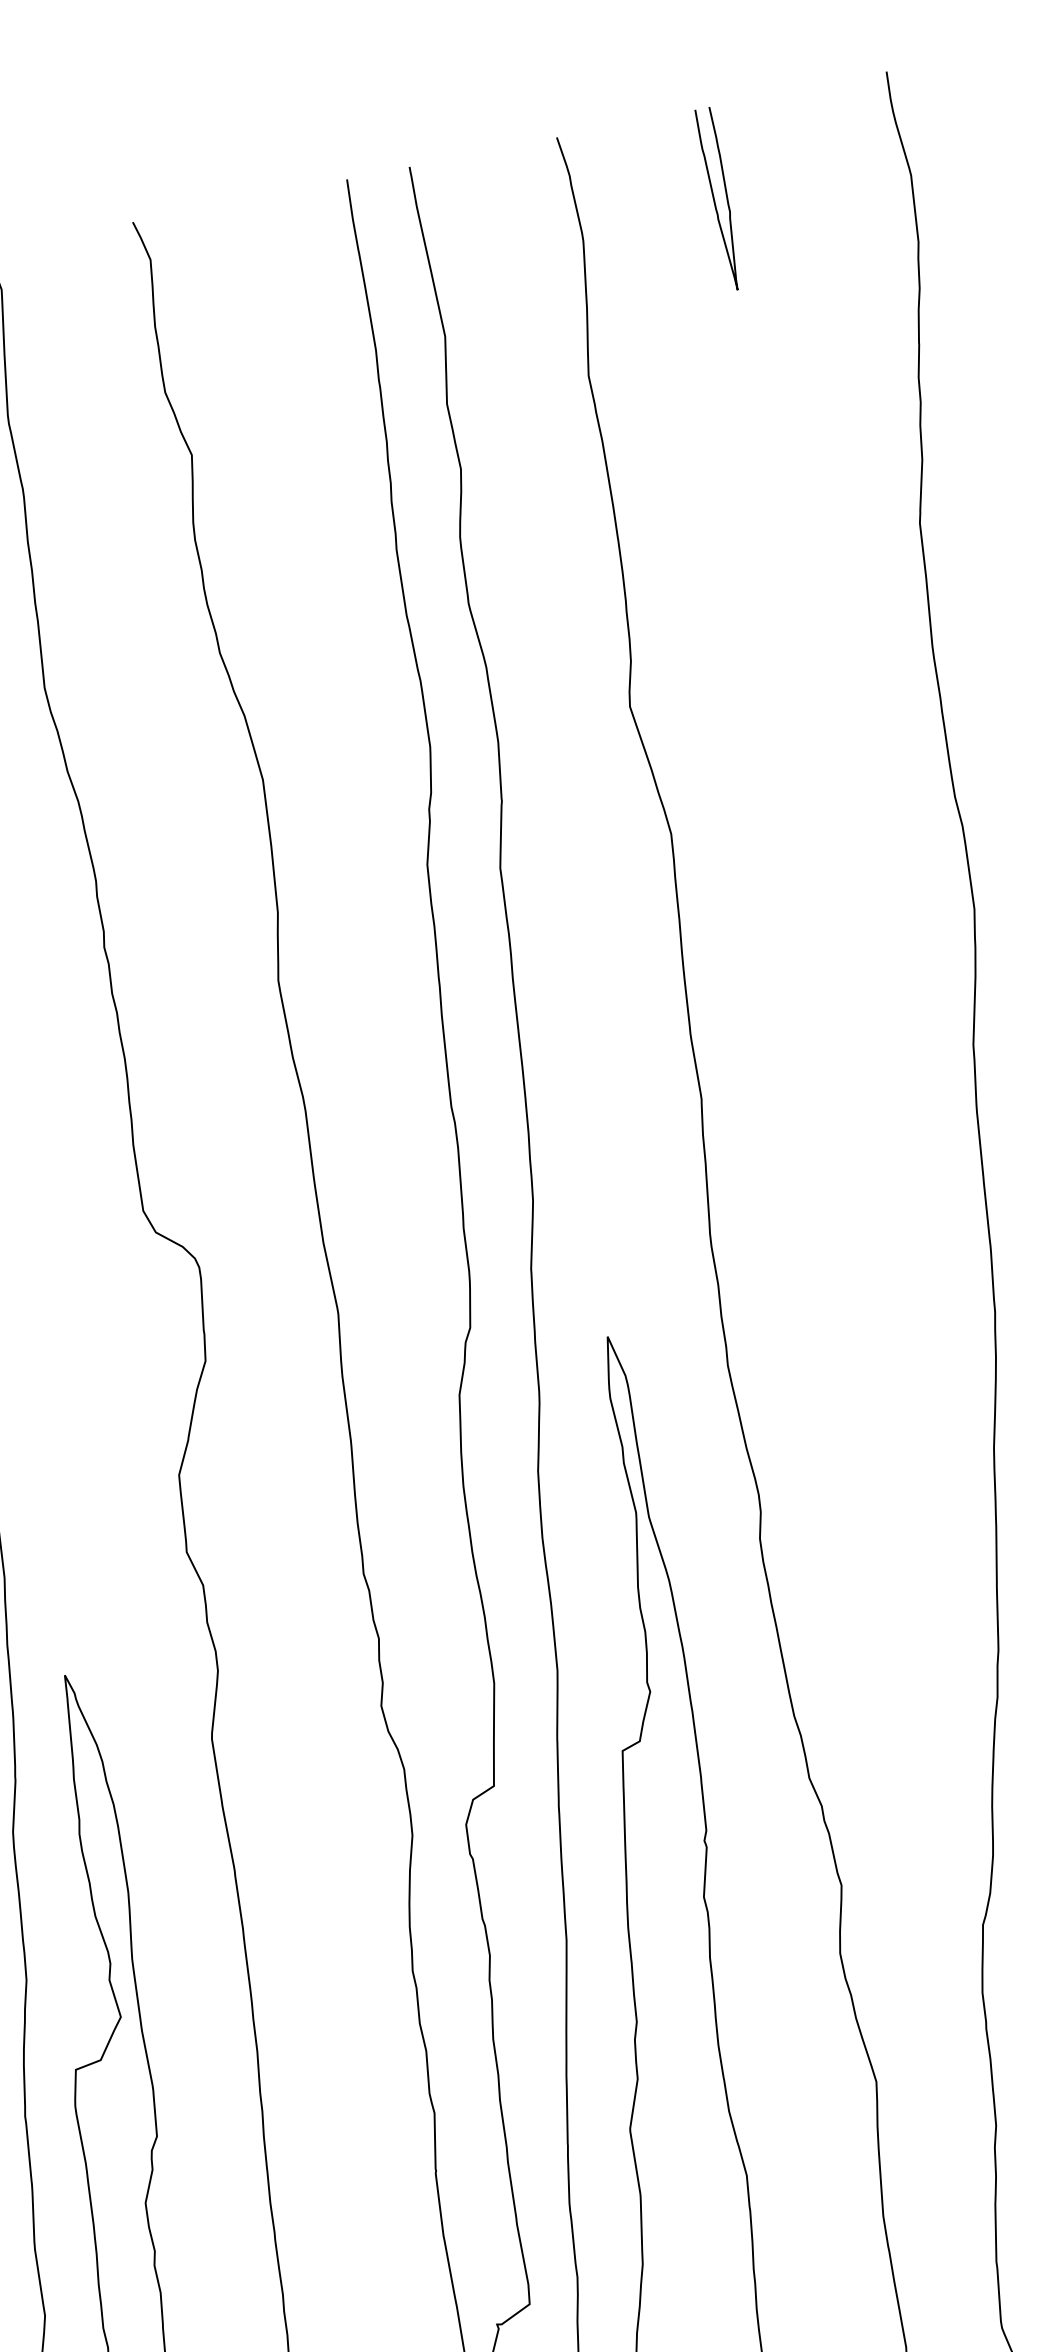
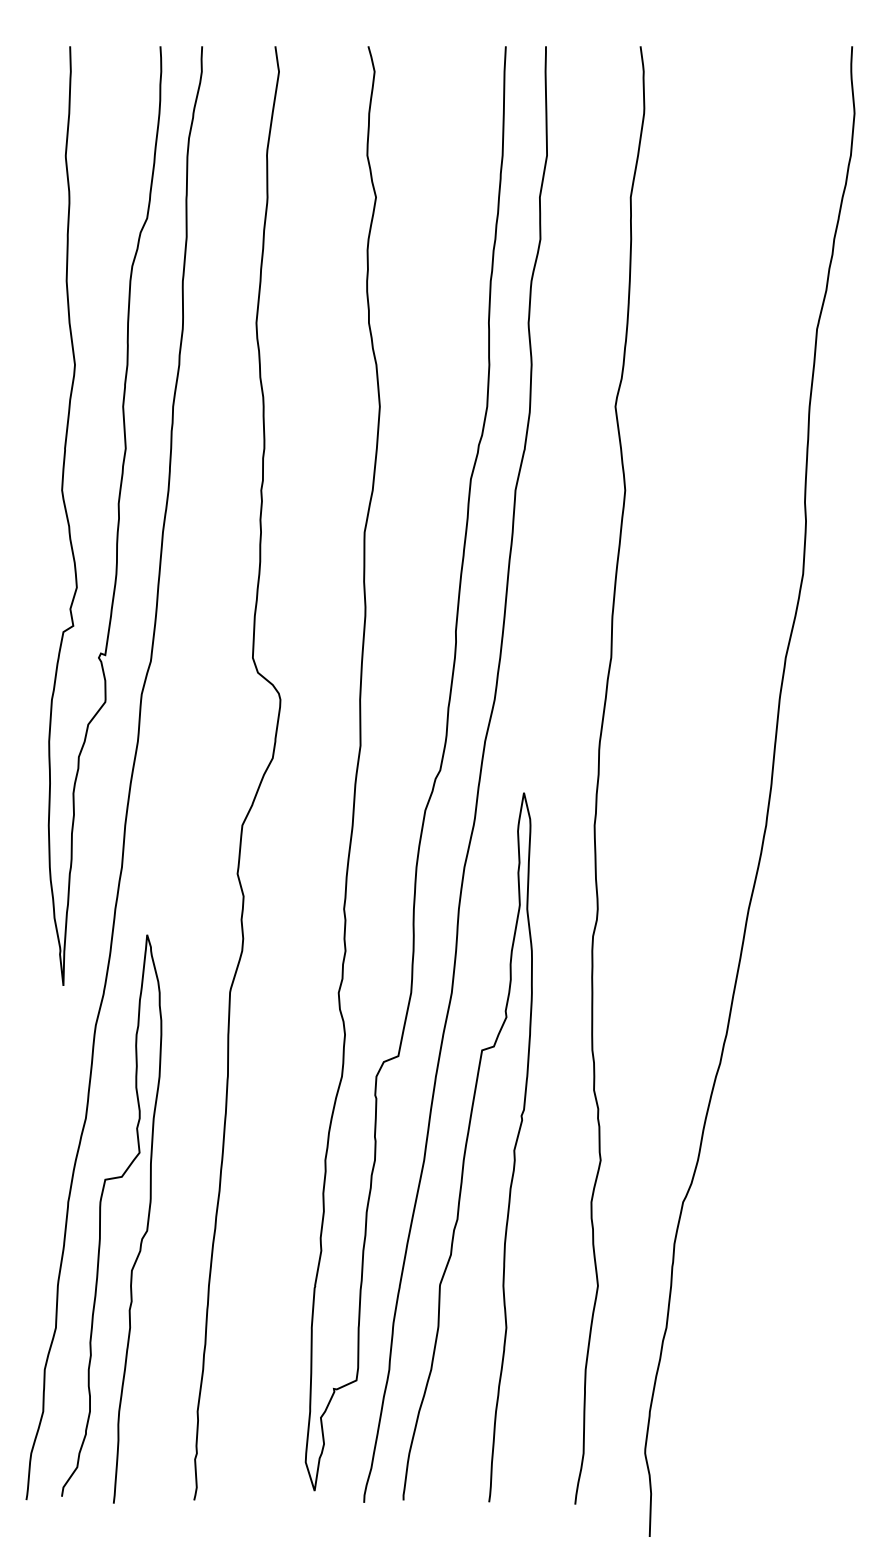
curve: (715, 200) -> (730, 104), removed

